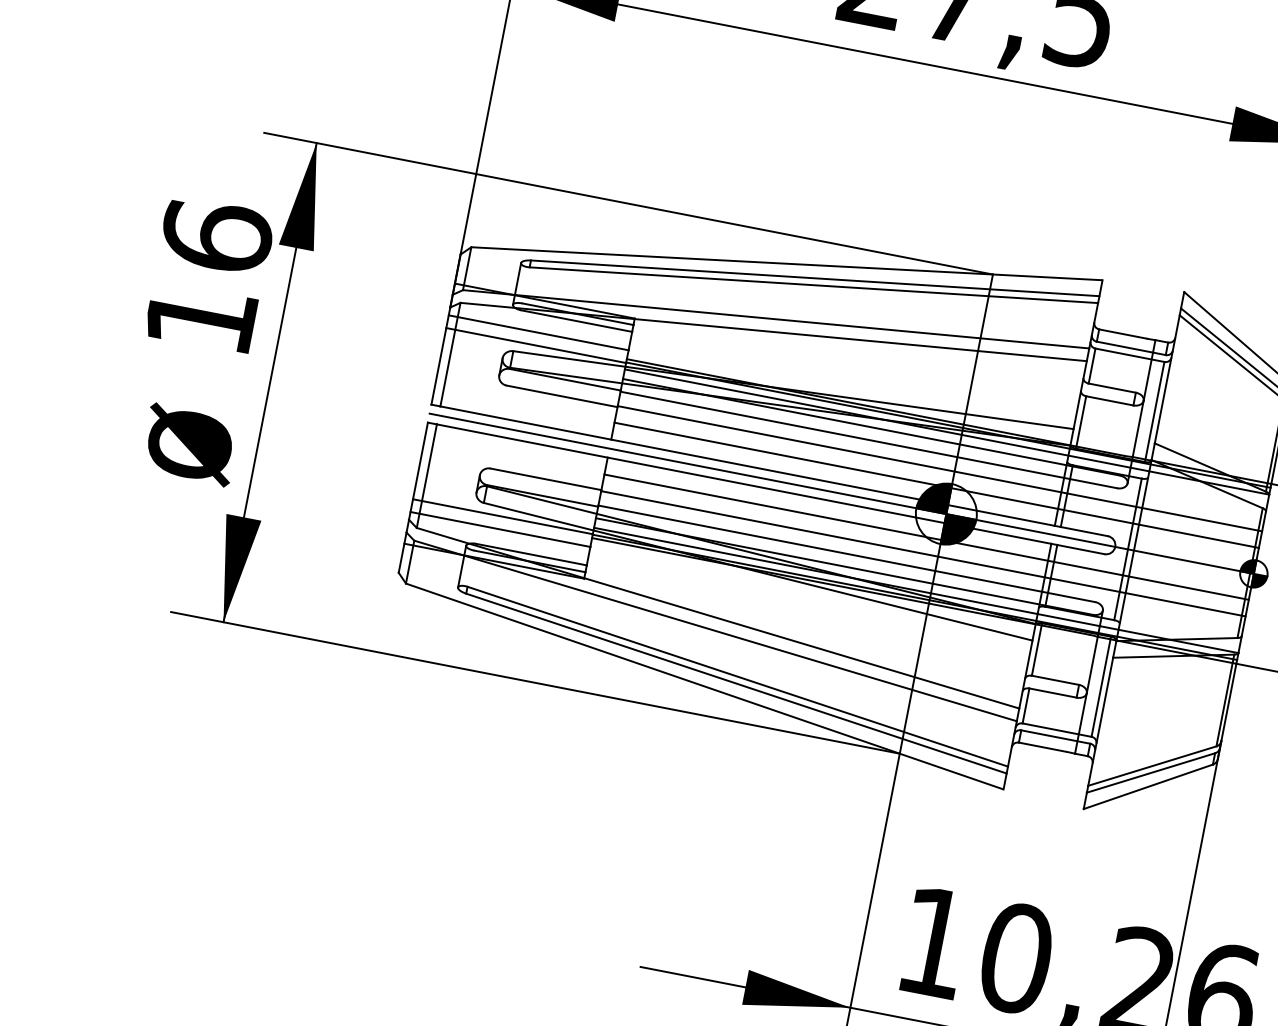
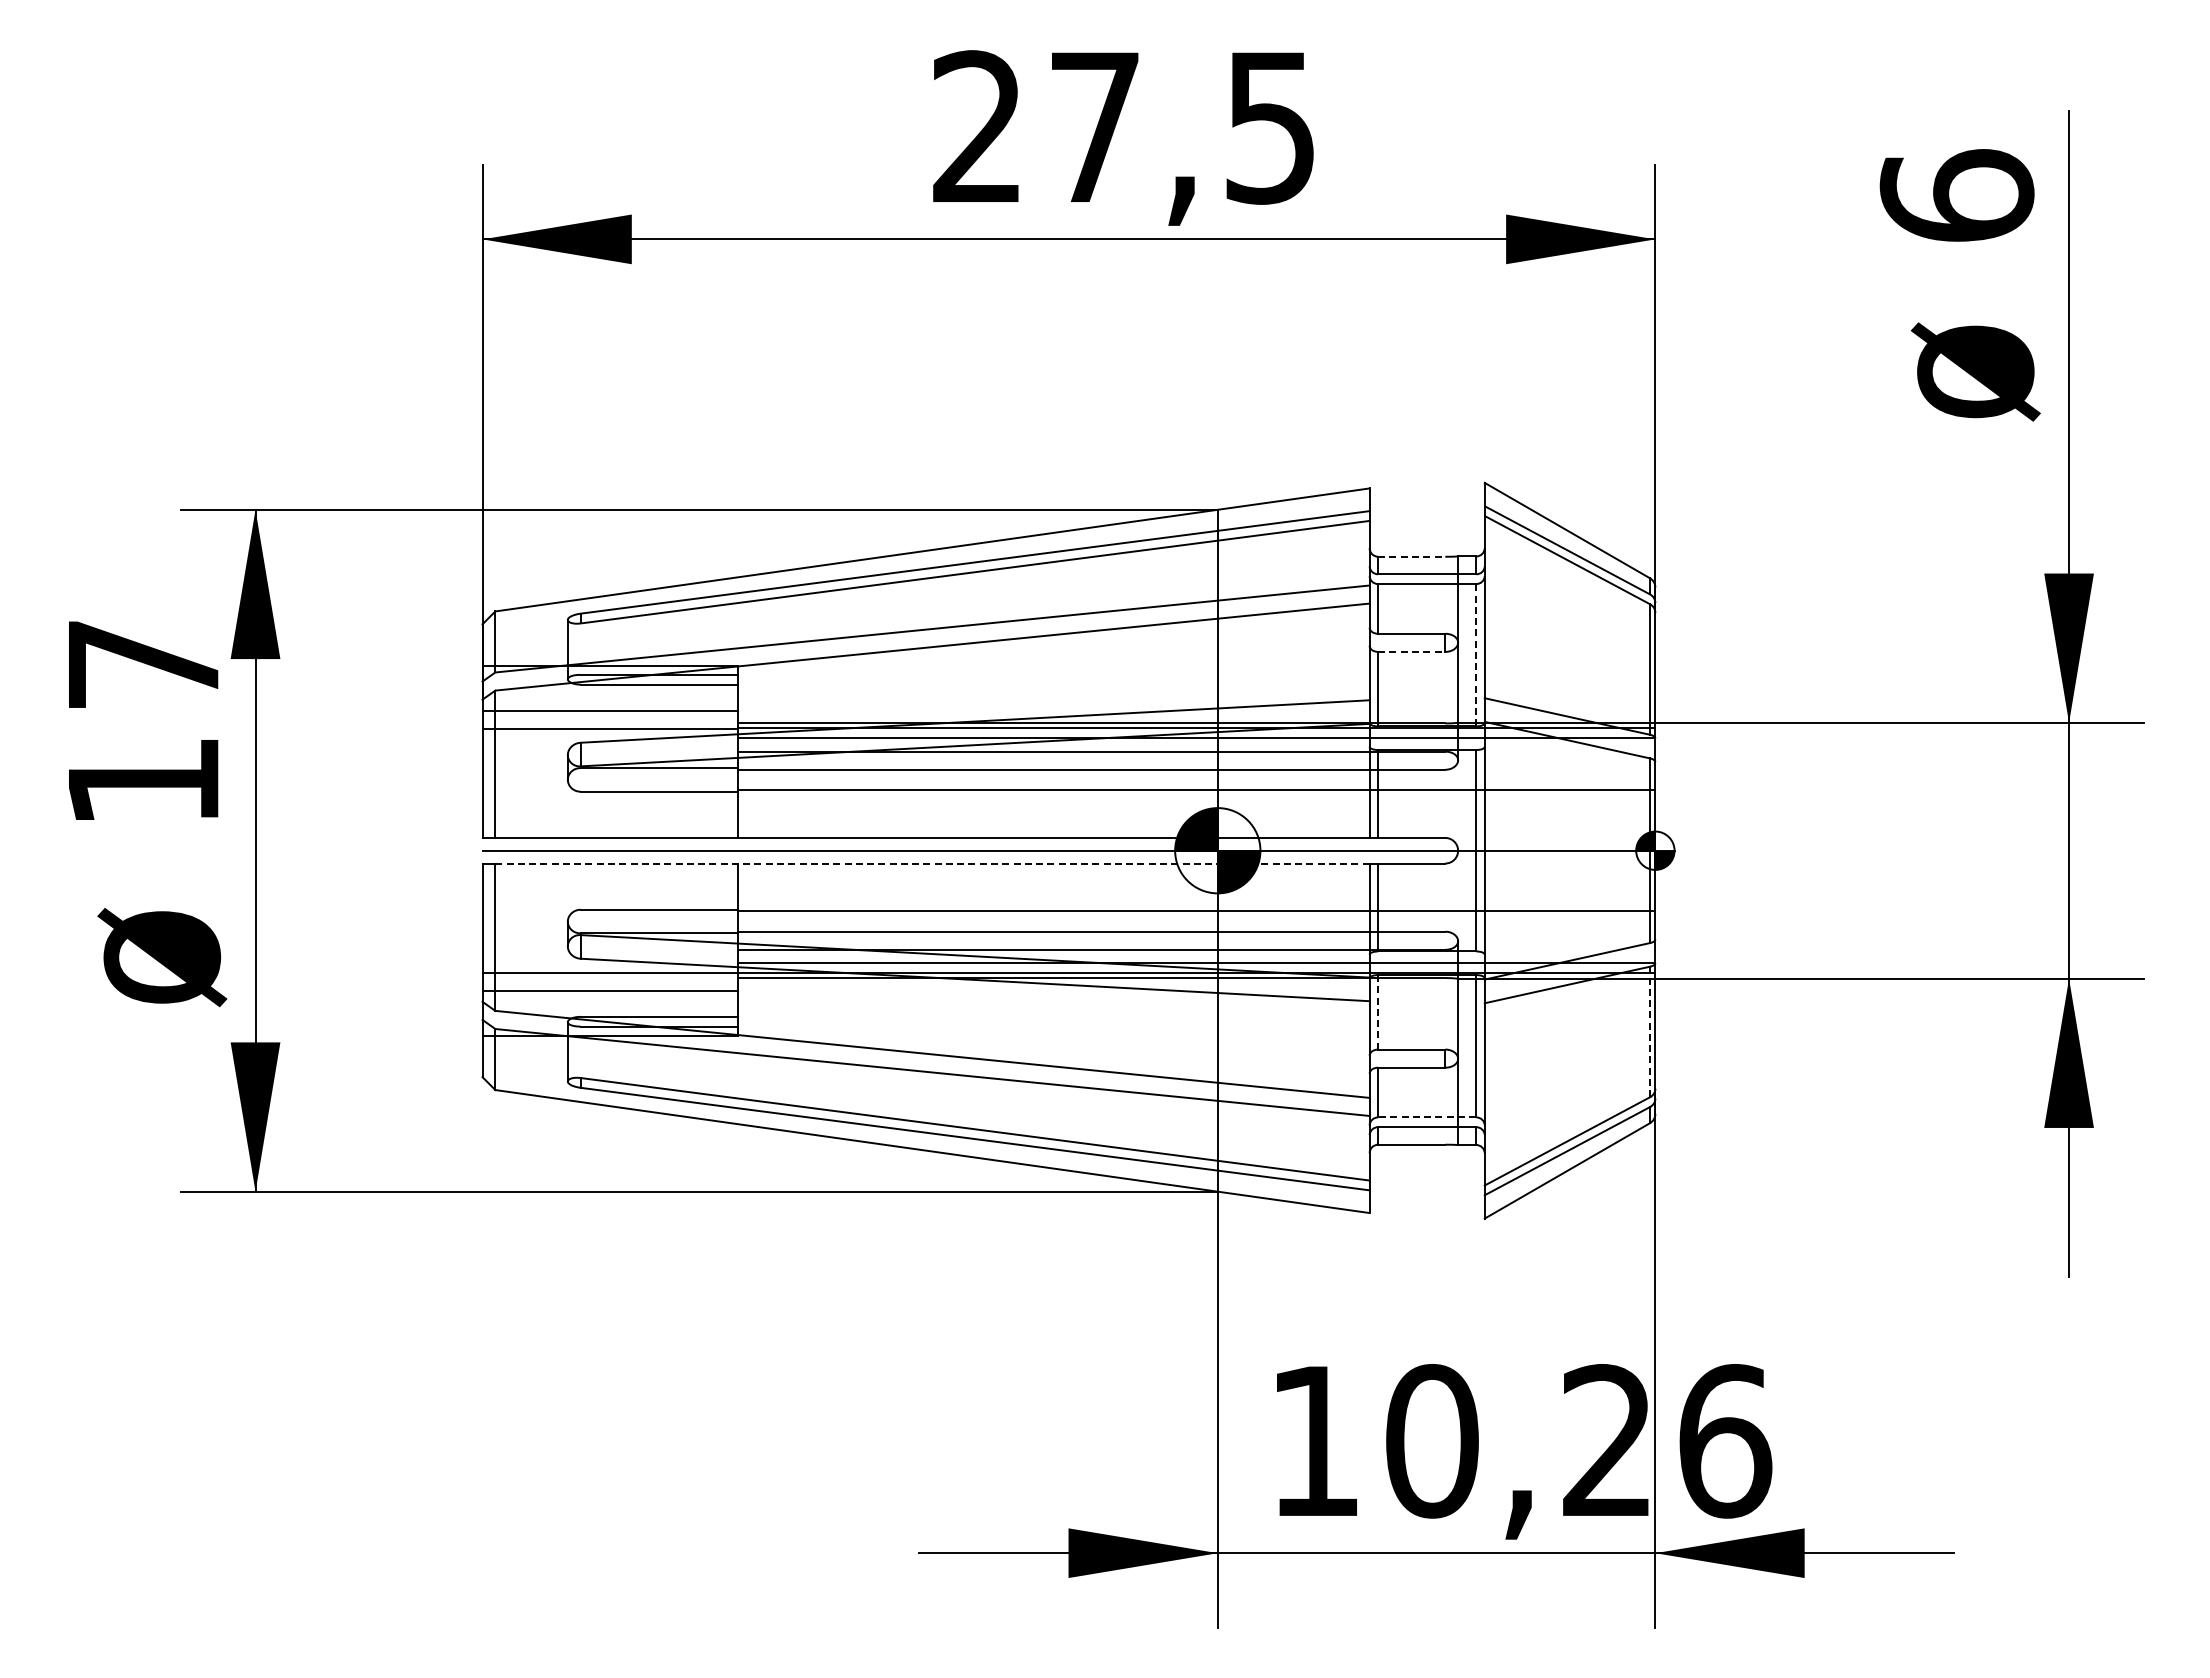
text: (216, 235) -> (143, 663), 16 -> 17
line: (1122, 333) -> (1411, 556), solid -> dashed
line: (1109, 400) -> (1411, 651), solid -> dashed
line: (1154, 411) -> (1476, 654), solid -> dashed
line: (744, 484) -> (932, 863), solid -> dashed
line: (936, 485) -> (1196, 813), removed
line: (926, 537) -> (1196, 887), removed
line: (1037, 649) -> (1378, 1011), solid -> dashed
line: (1225, 700) -> (1650, 1031), solid -> dashed
line: (1056, 730) -> (1426, 1117), solid -> dashed

